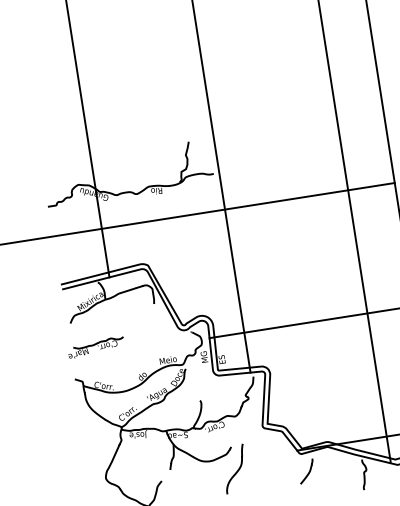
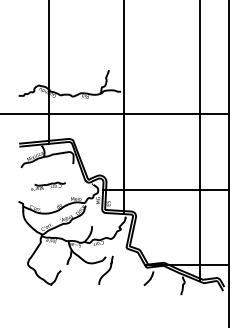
part: (96, 347) -> (48, 186), moved

